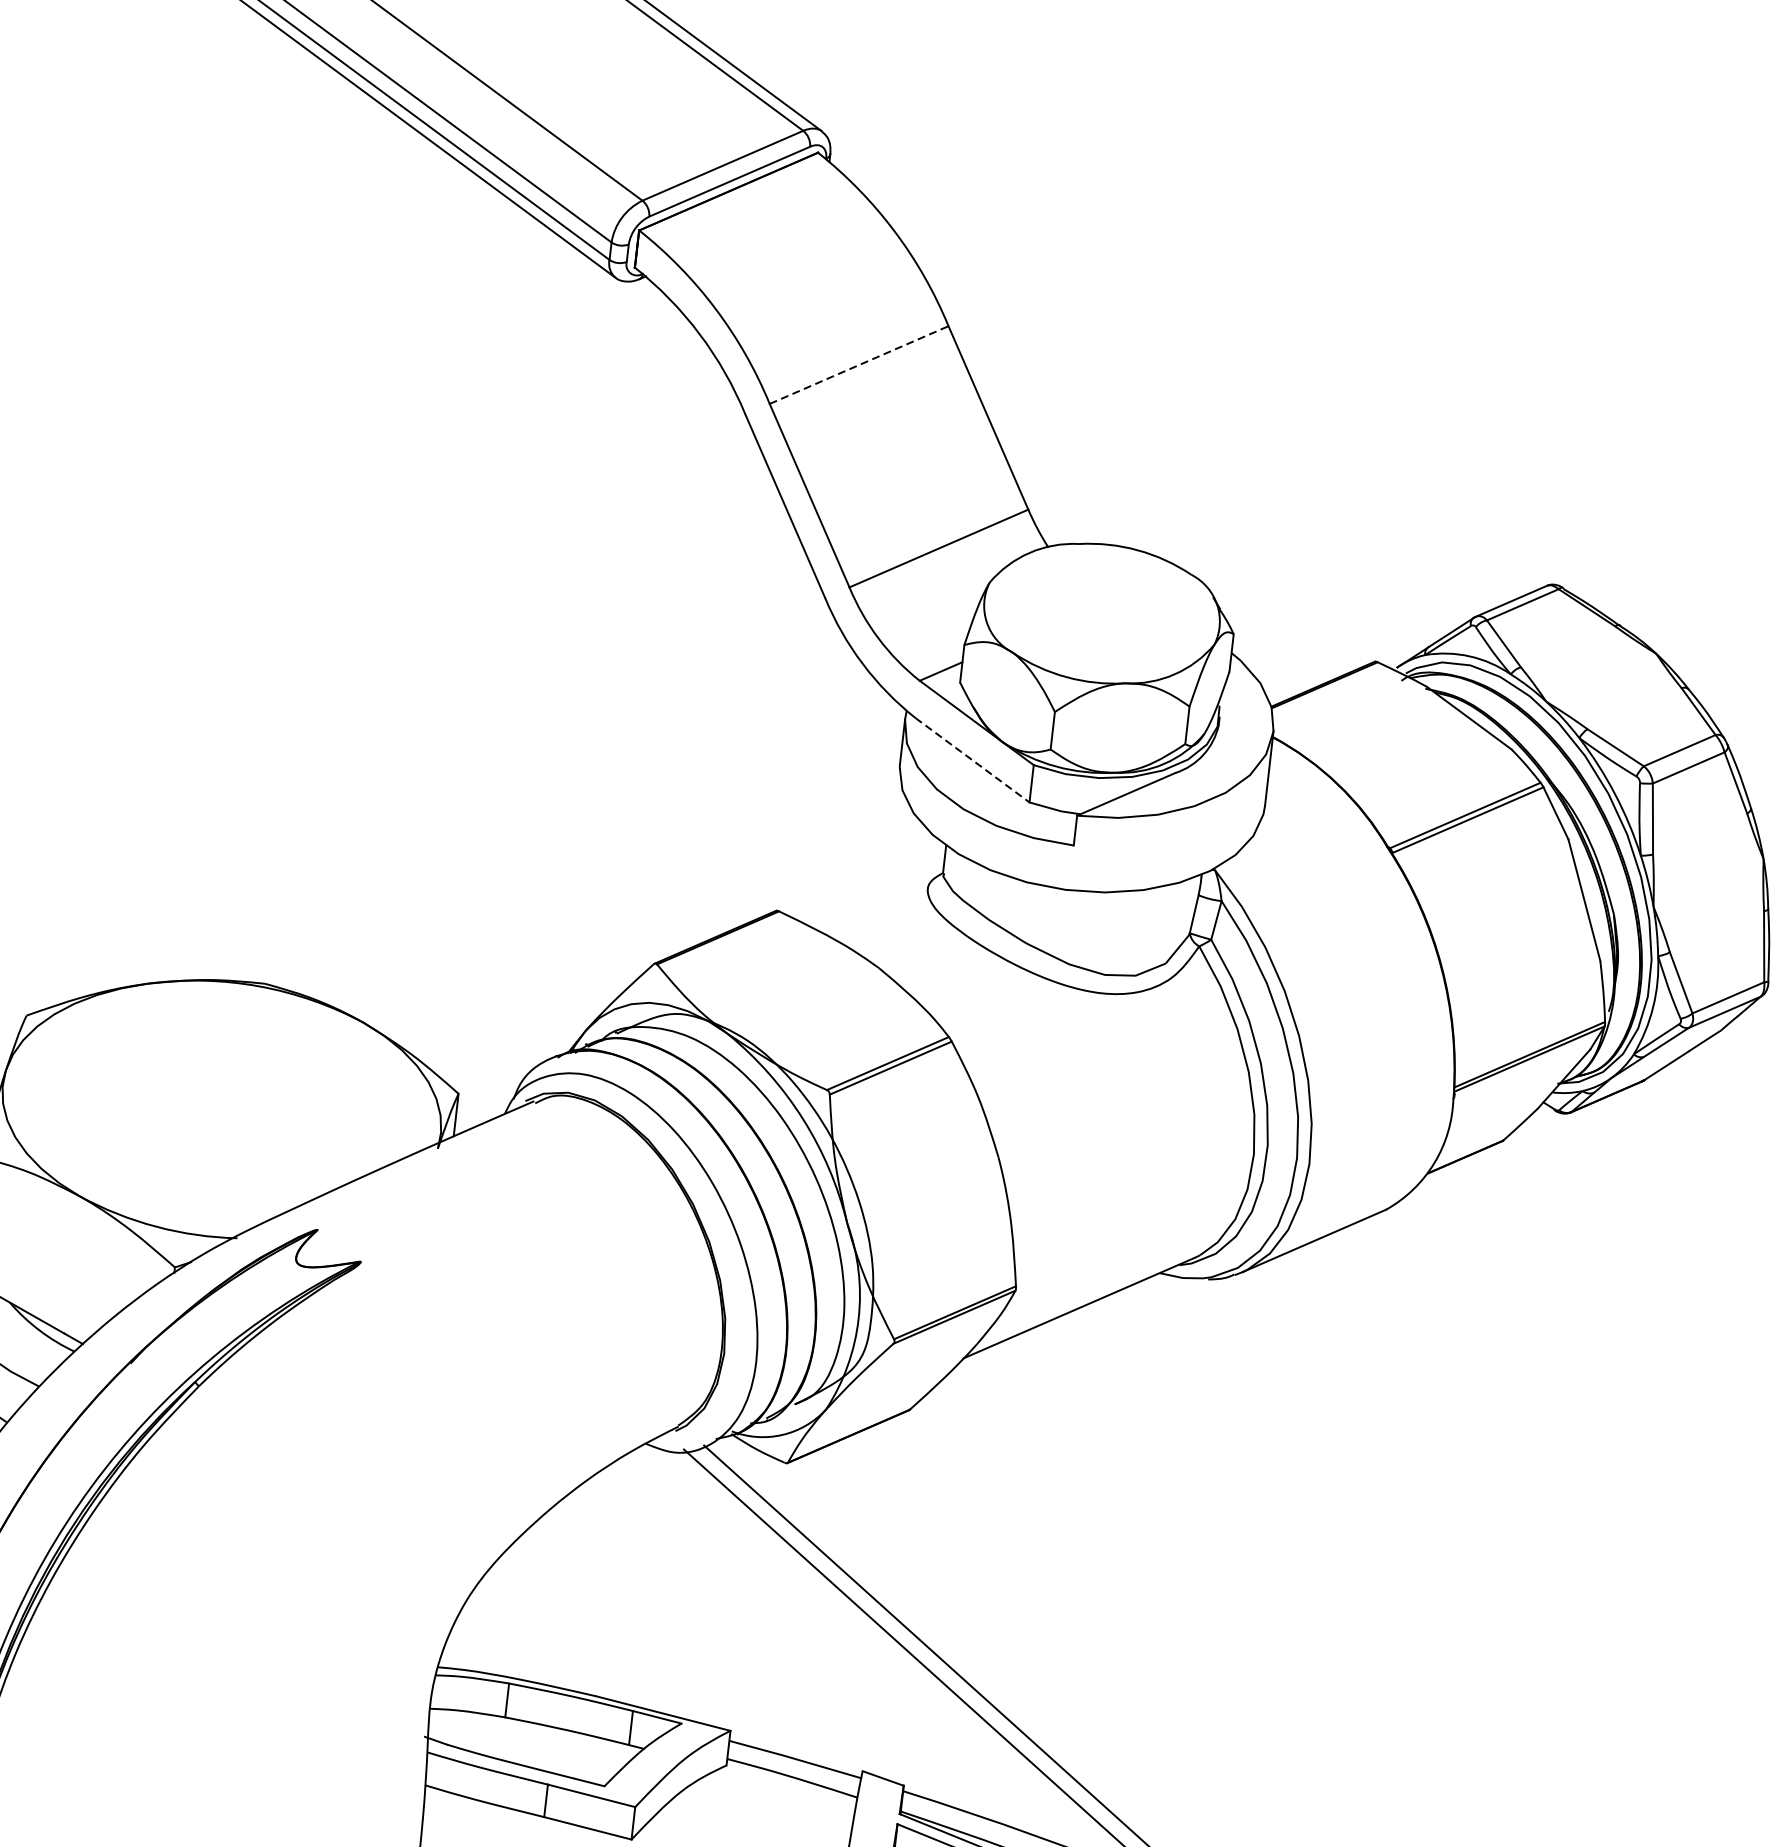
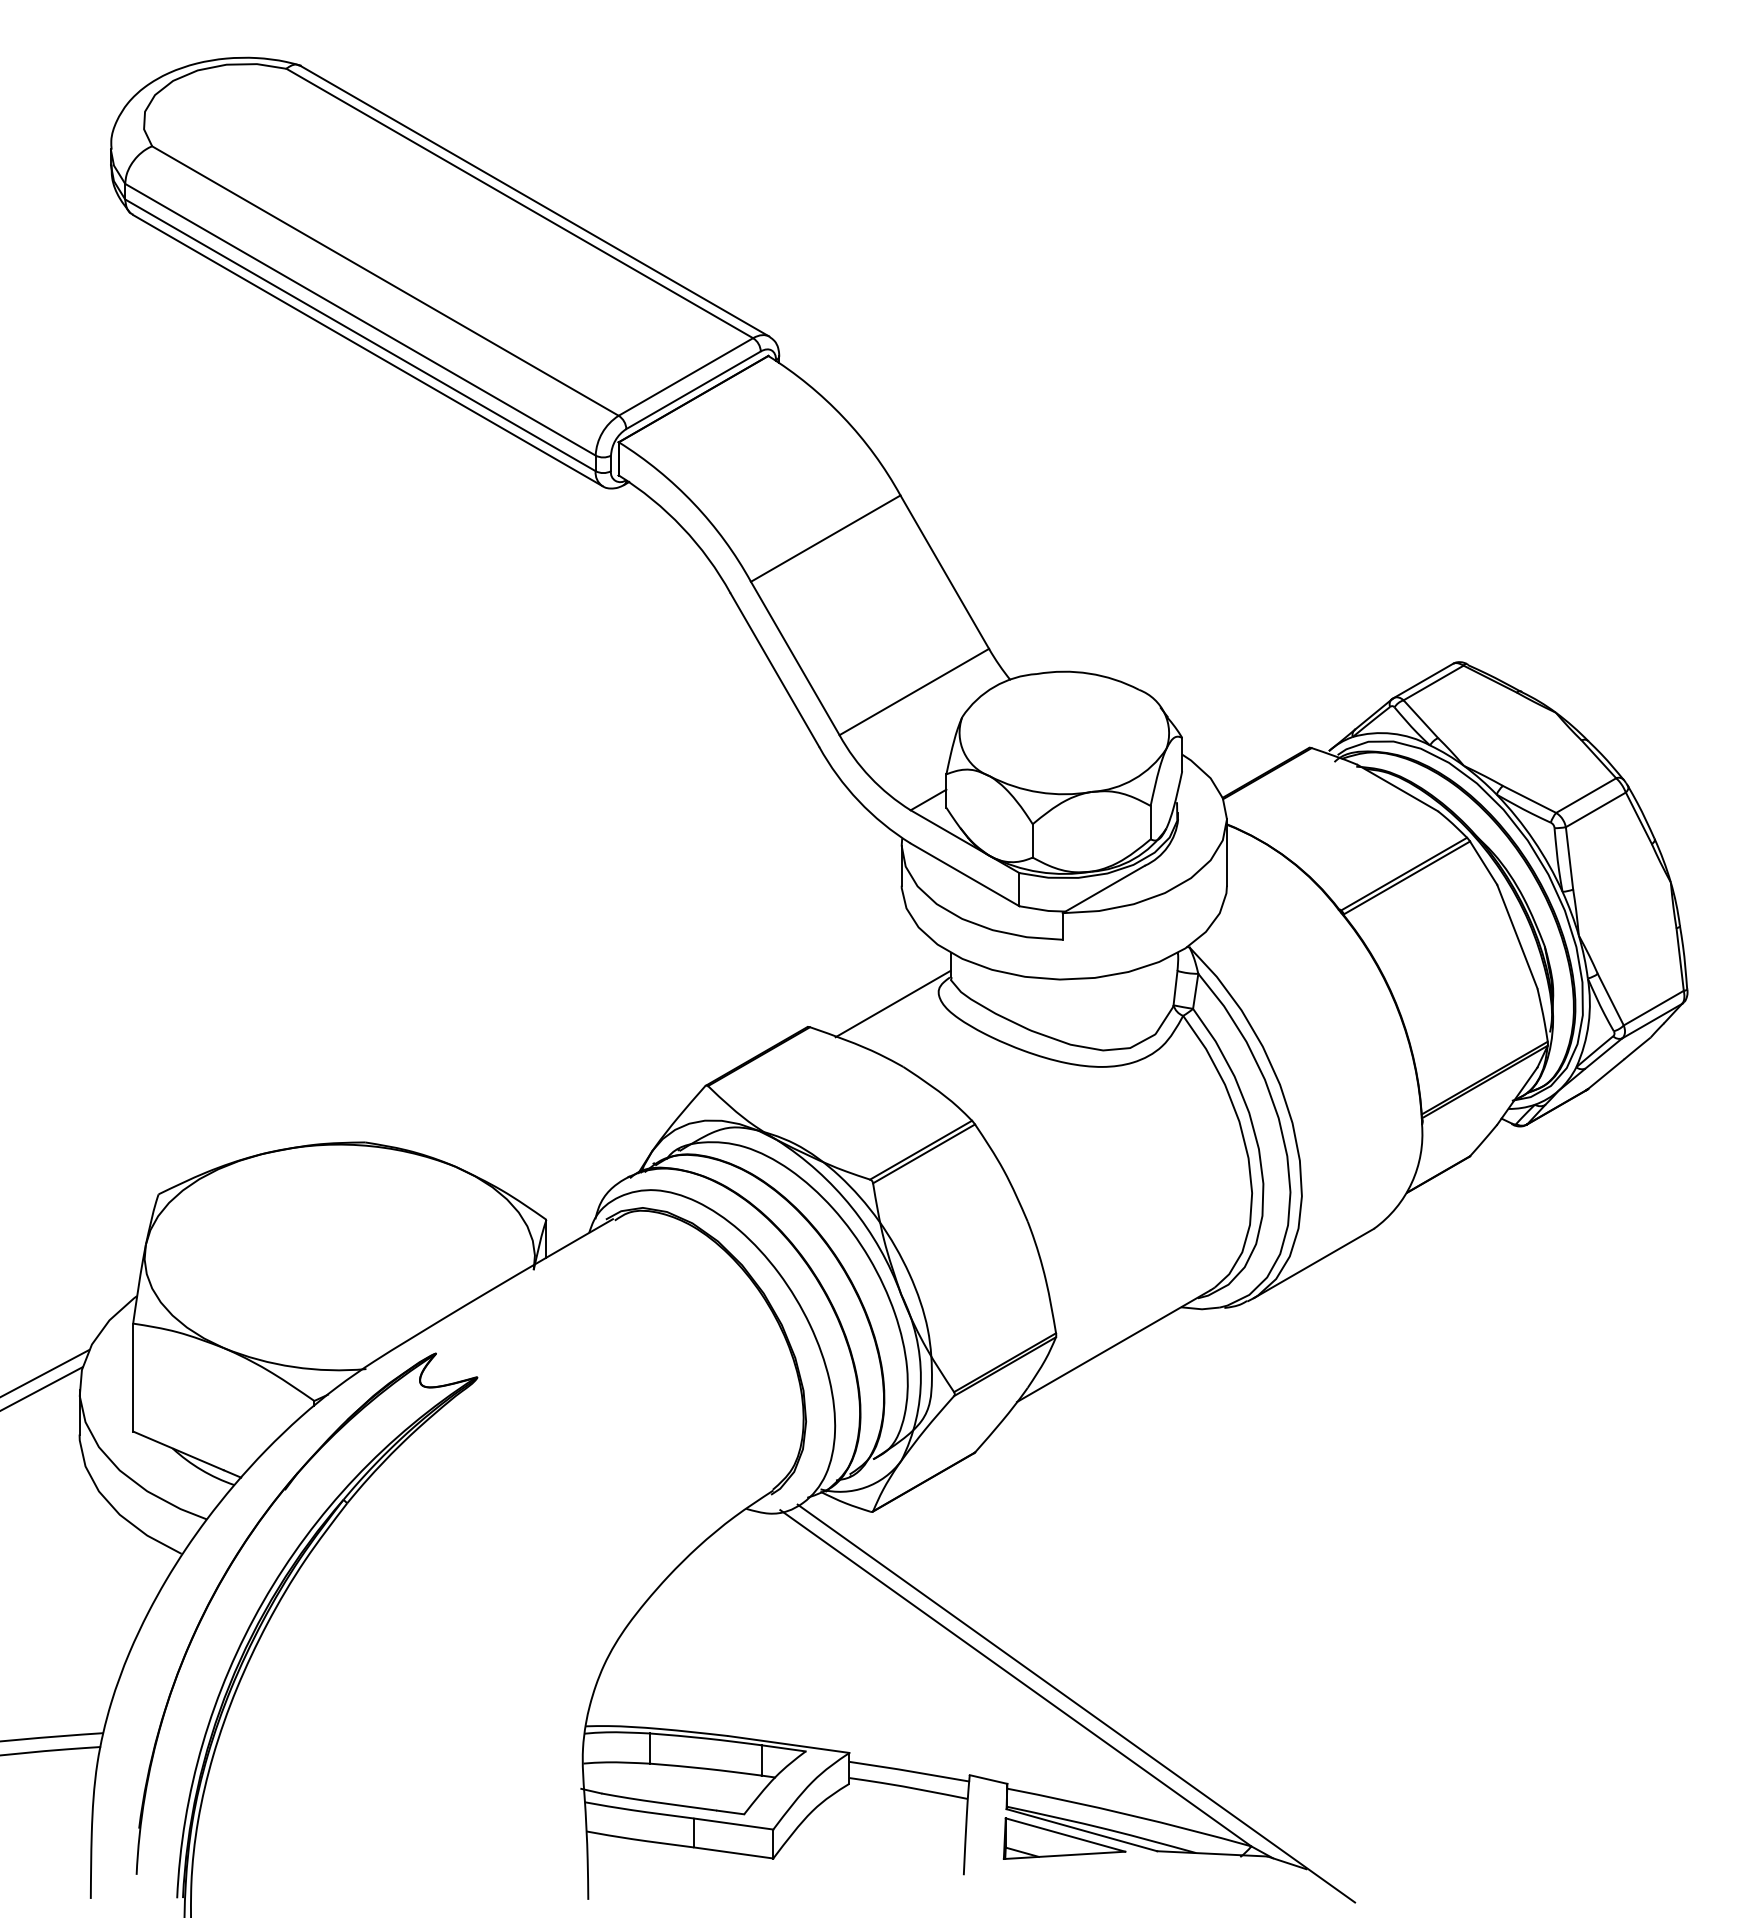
line: (859, 365) -> (826, 538), dashed -> solid
line: (973, 759) -> (965, 874), dashed -> solid
line: (874, 895) -> (892, 1003), added

